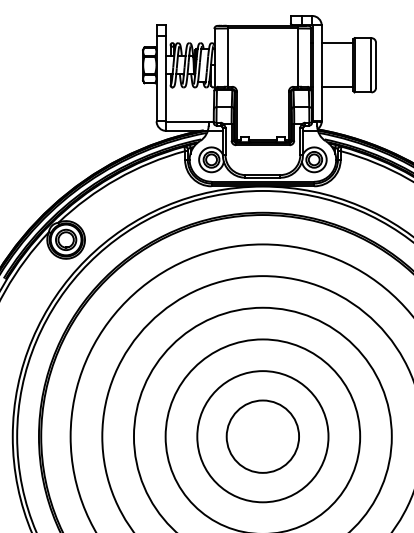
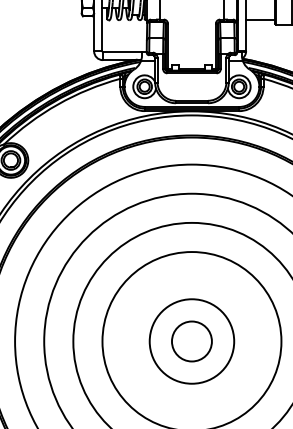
circle: (262, 436) -> (191, 341), size x0.6
circle: (262, 436) -> (191, 341), size x0.7

